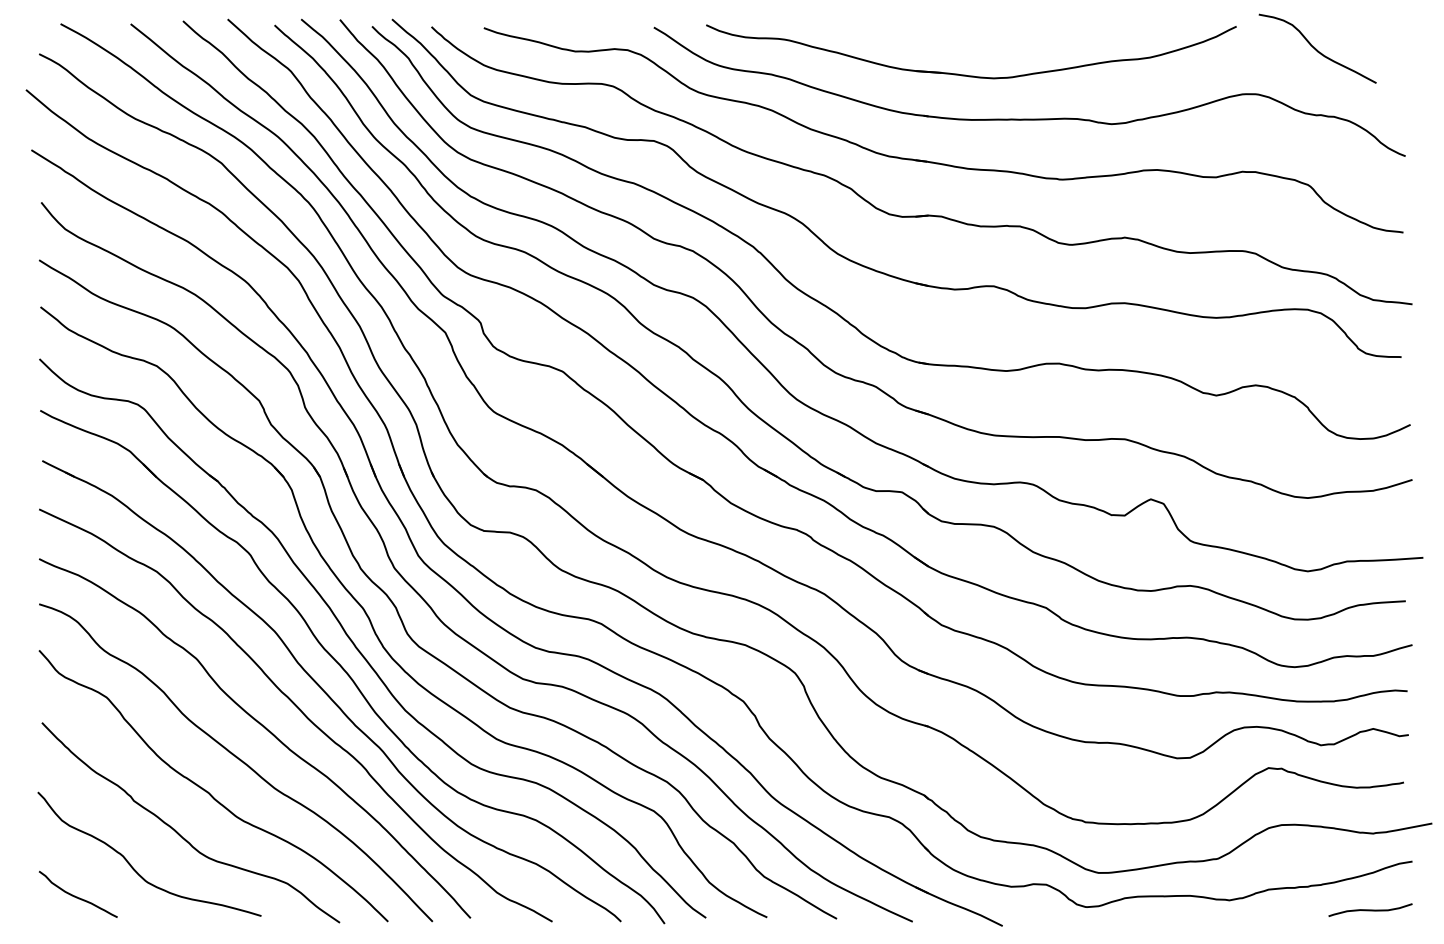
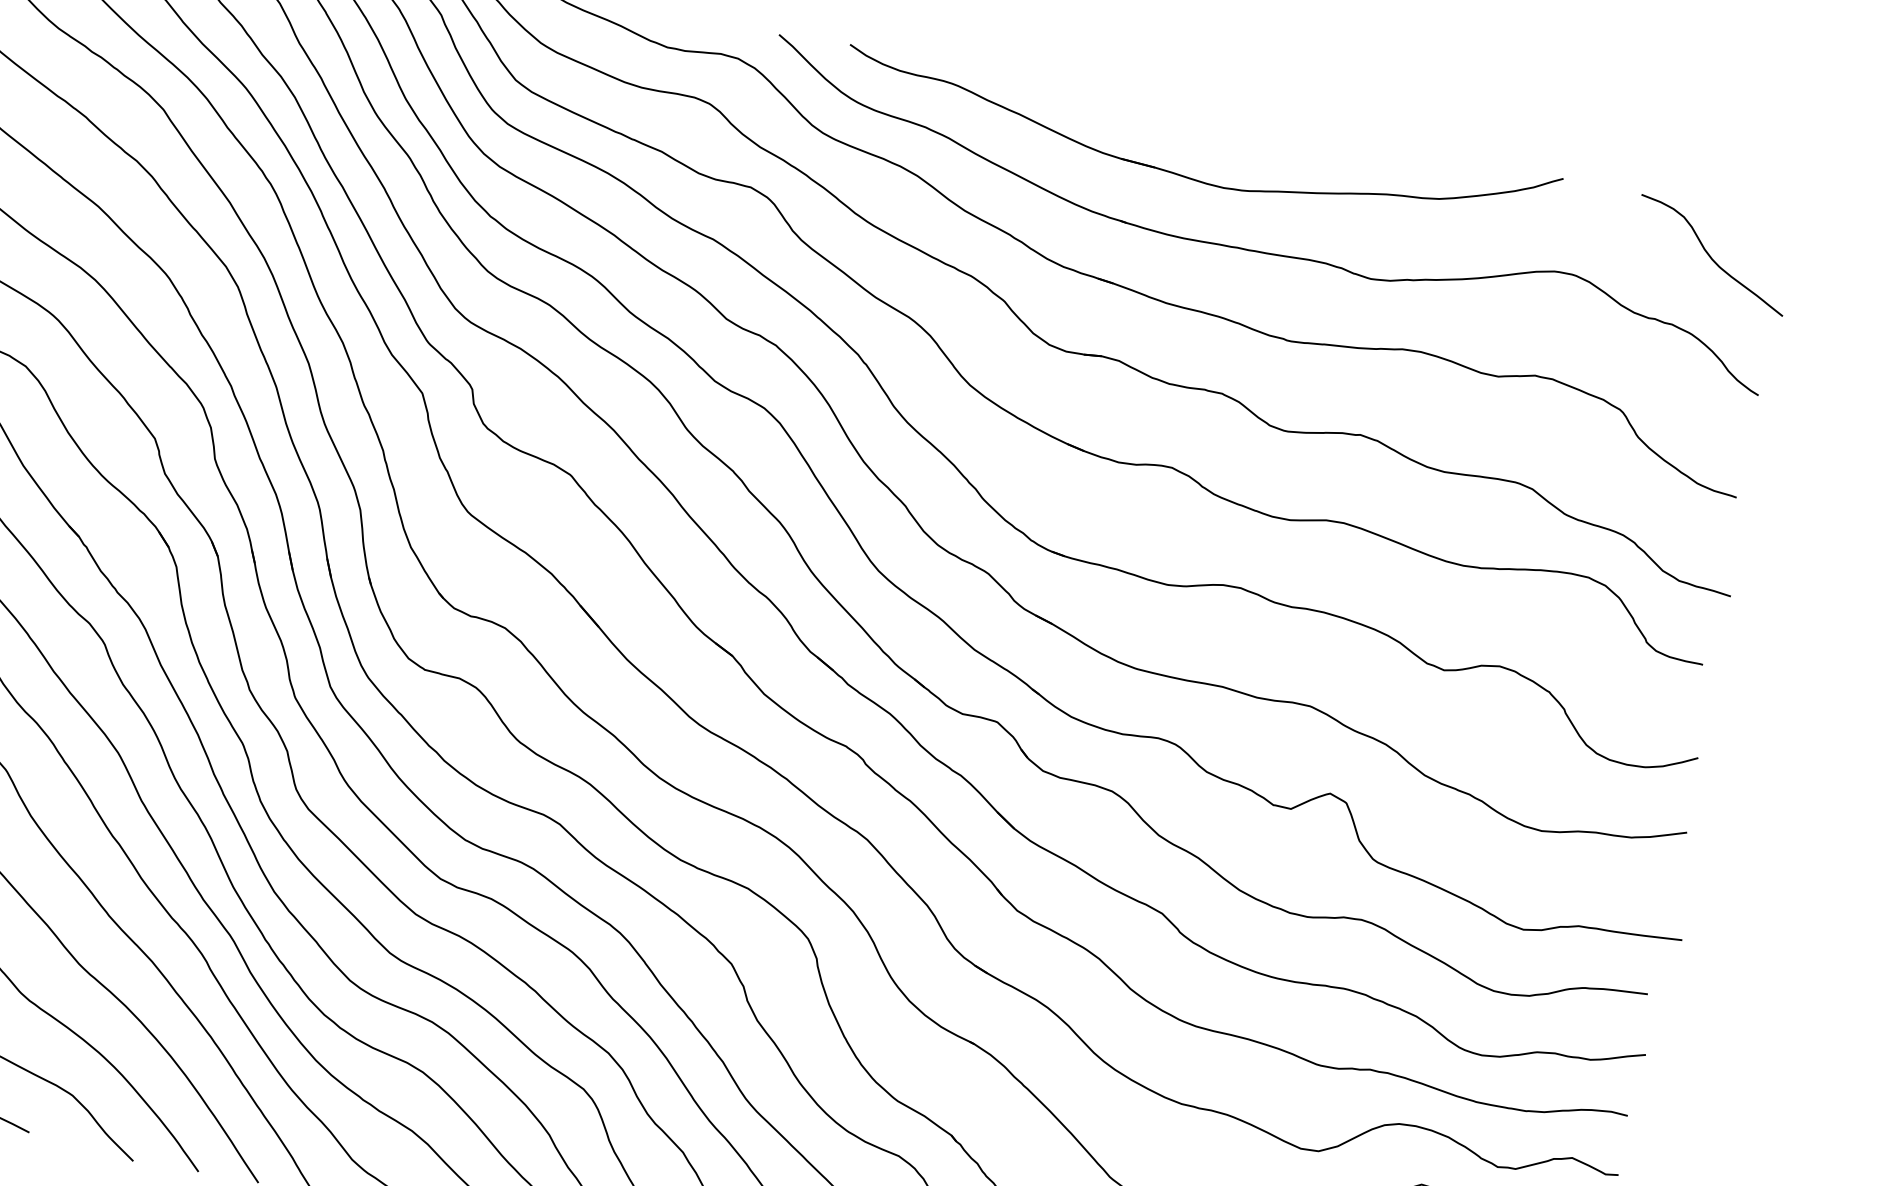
curve: (1316, 48) -> (1710, 254), moved

